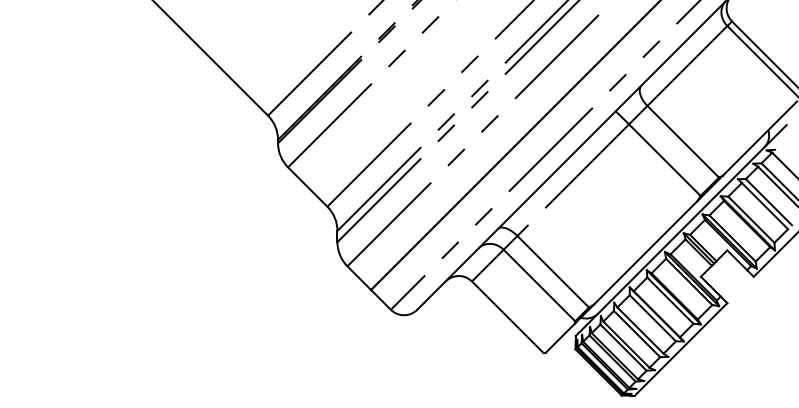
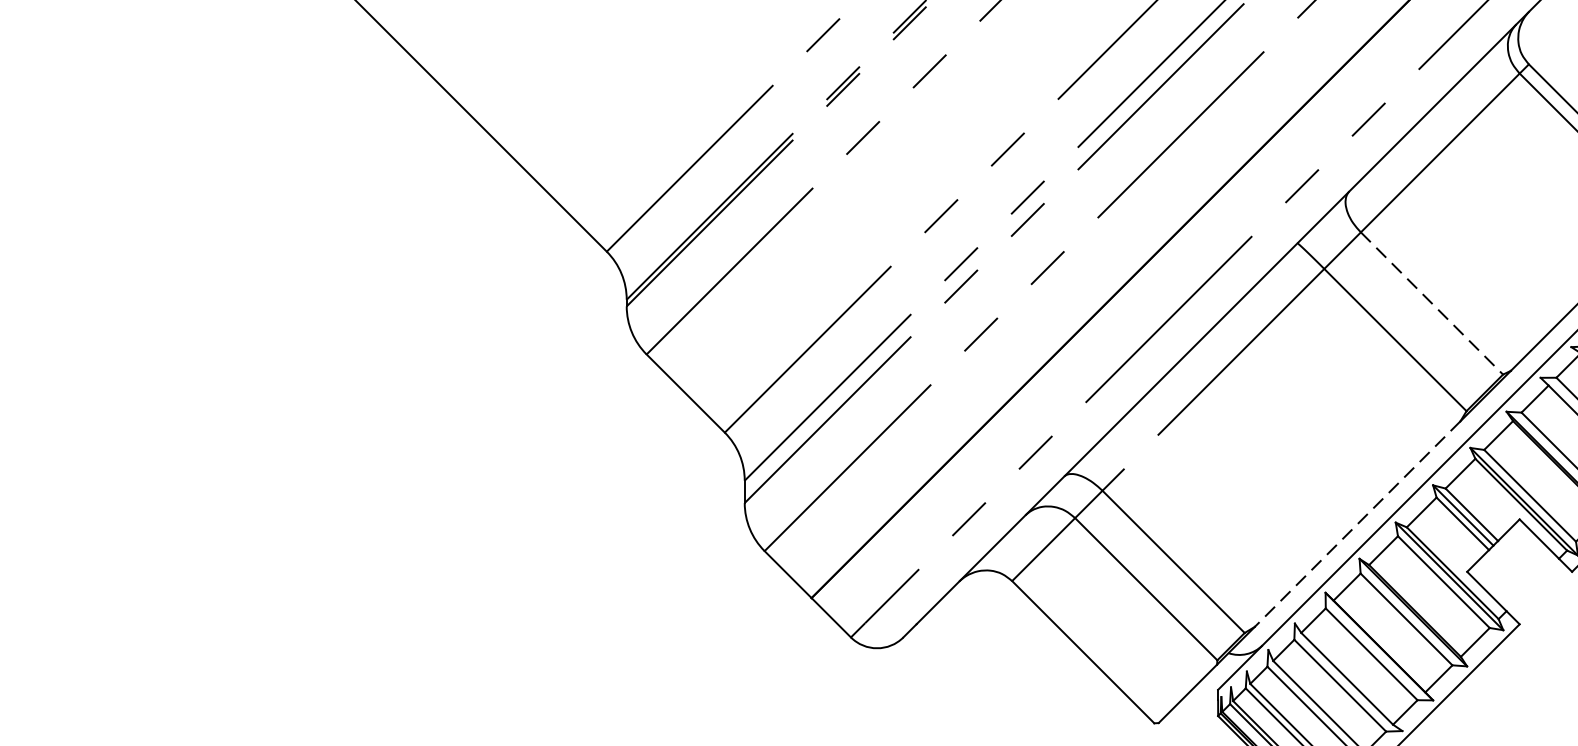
line: (683, 141) -> (1432, 302), solid -> dashed
line: (645, 253) -> (1357, 525), solid -> dashed

